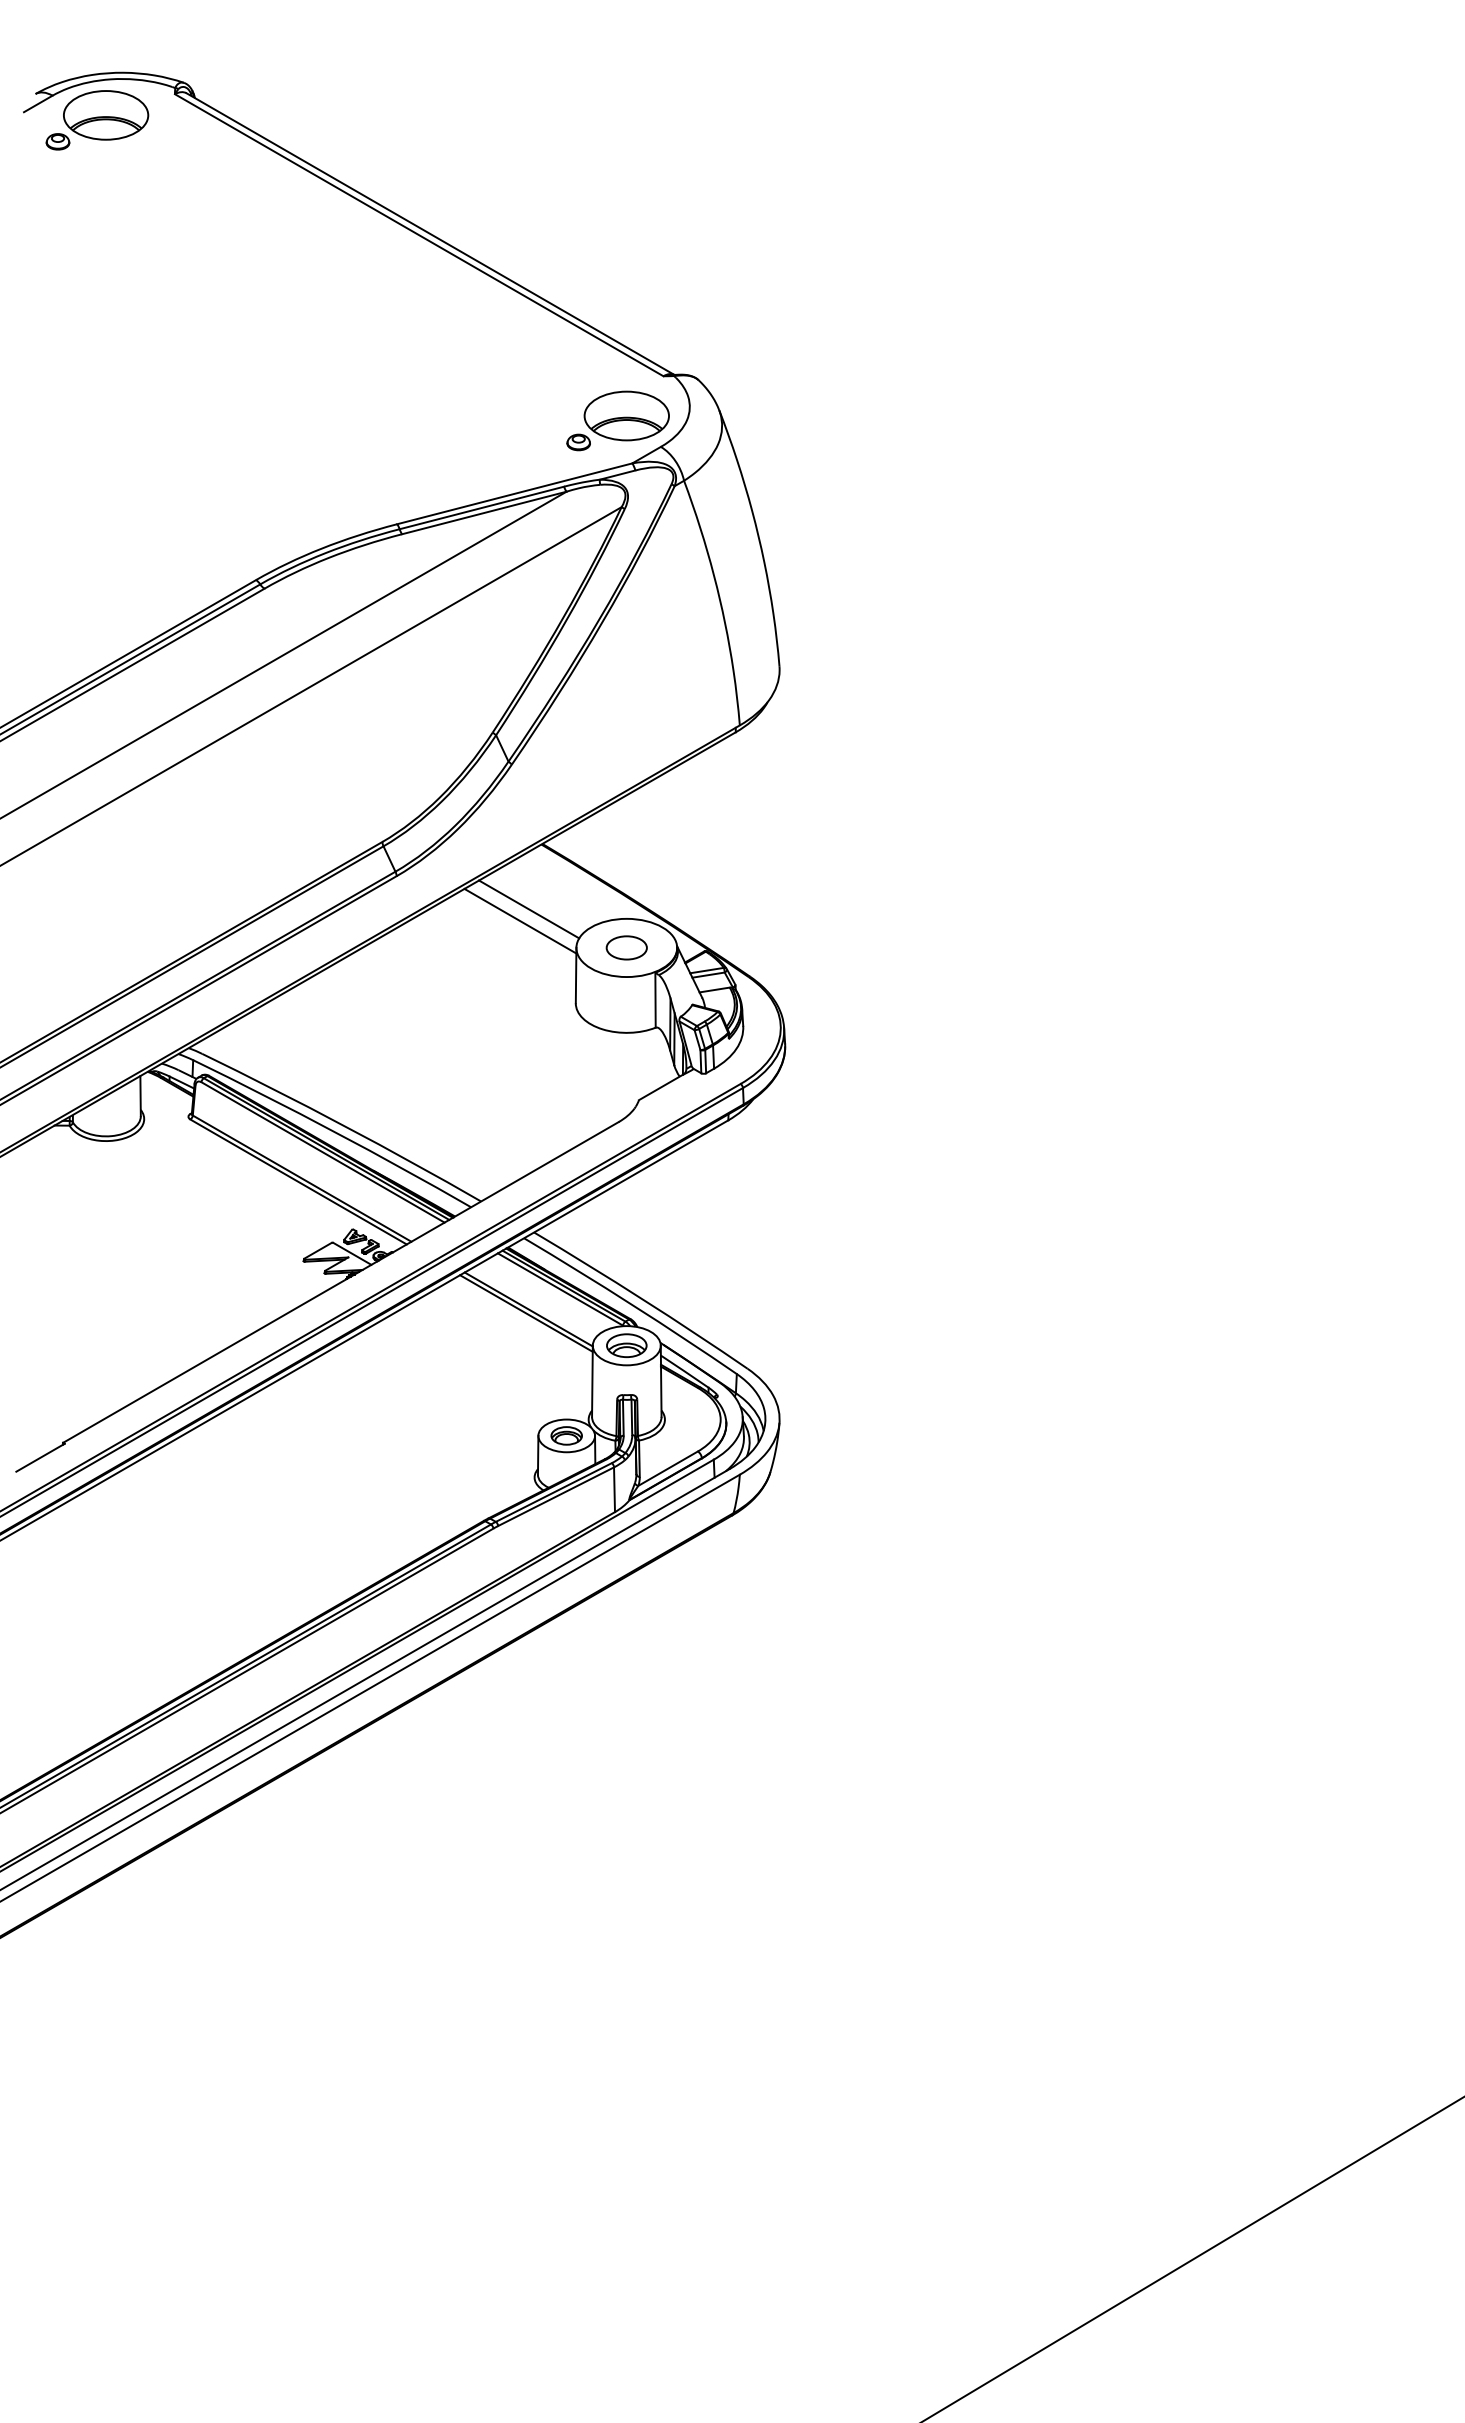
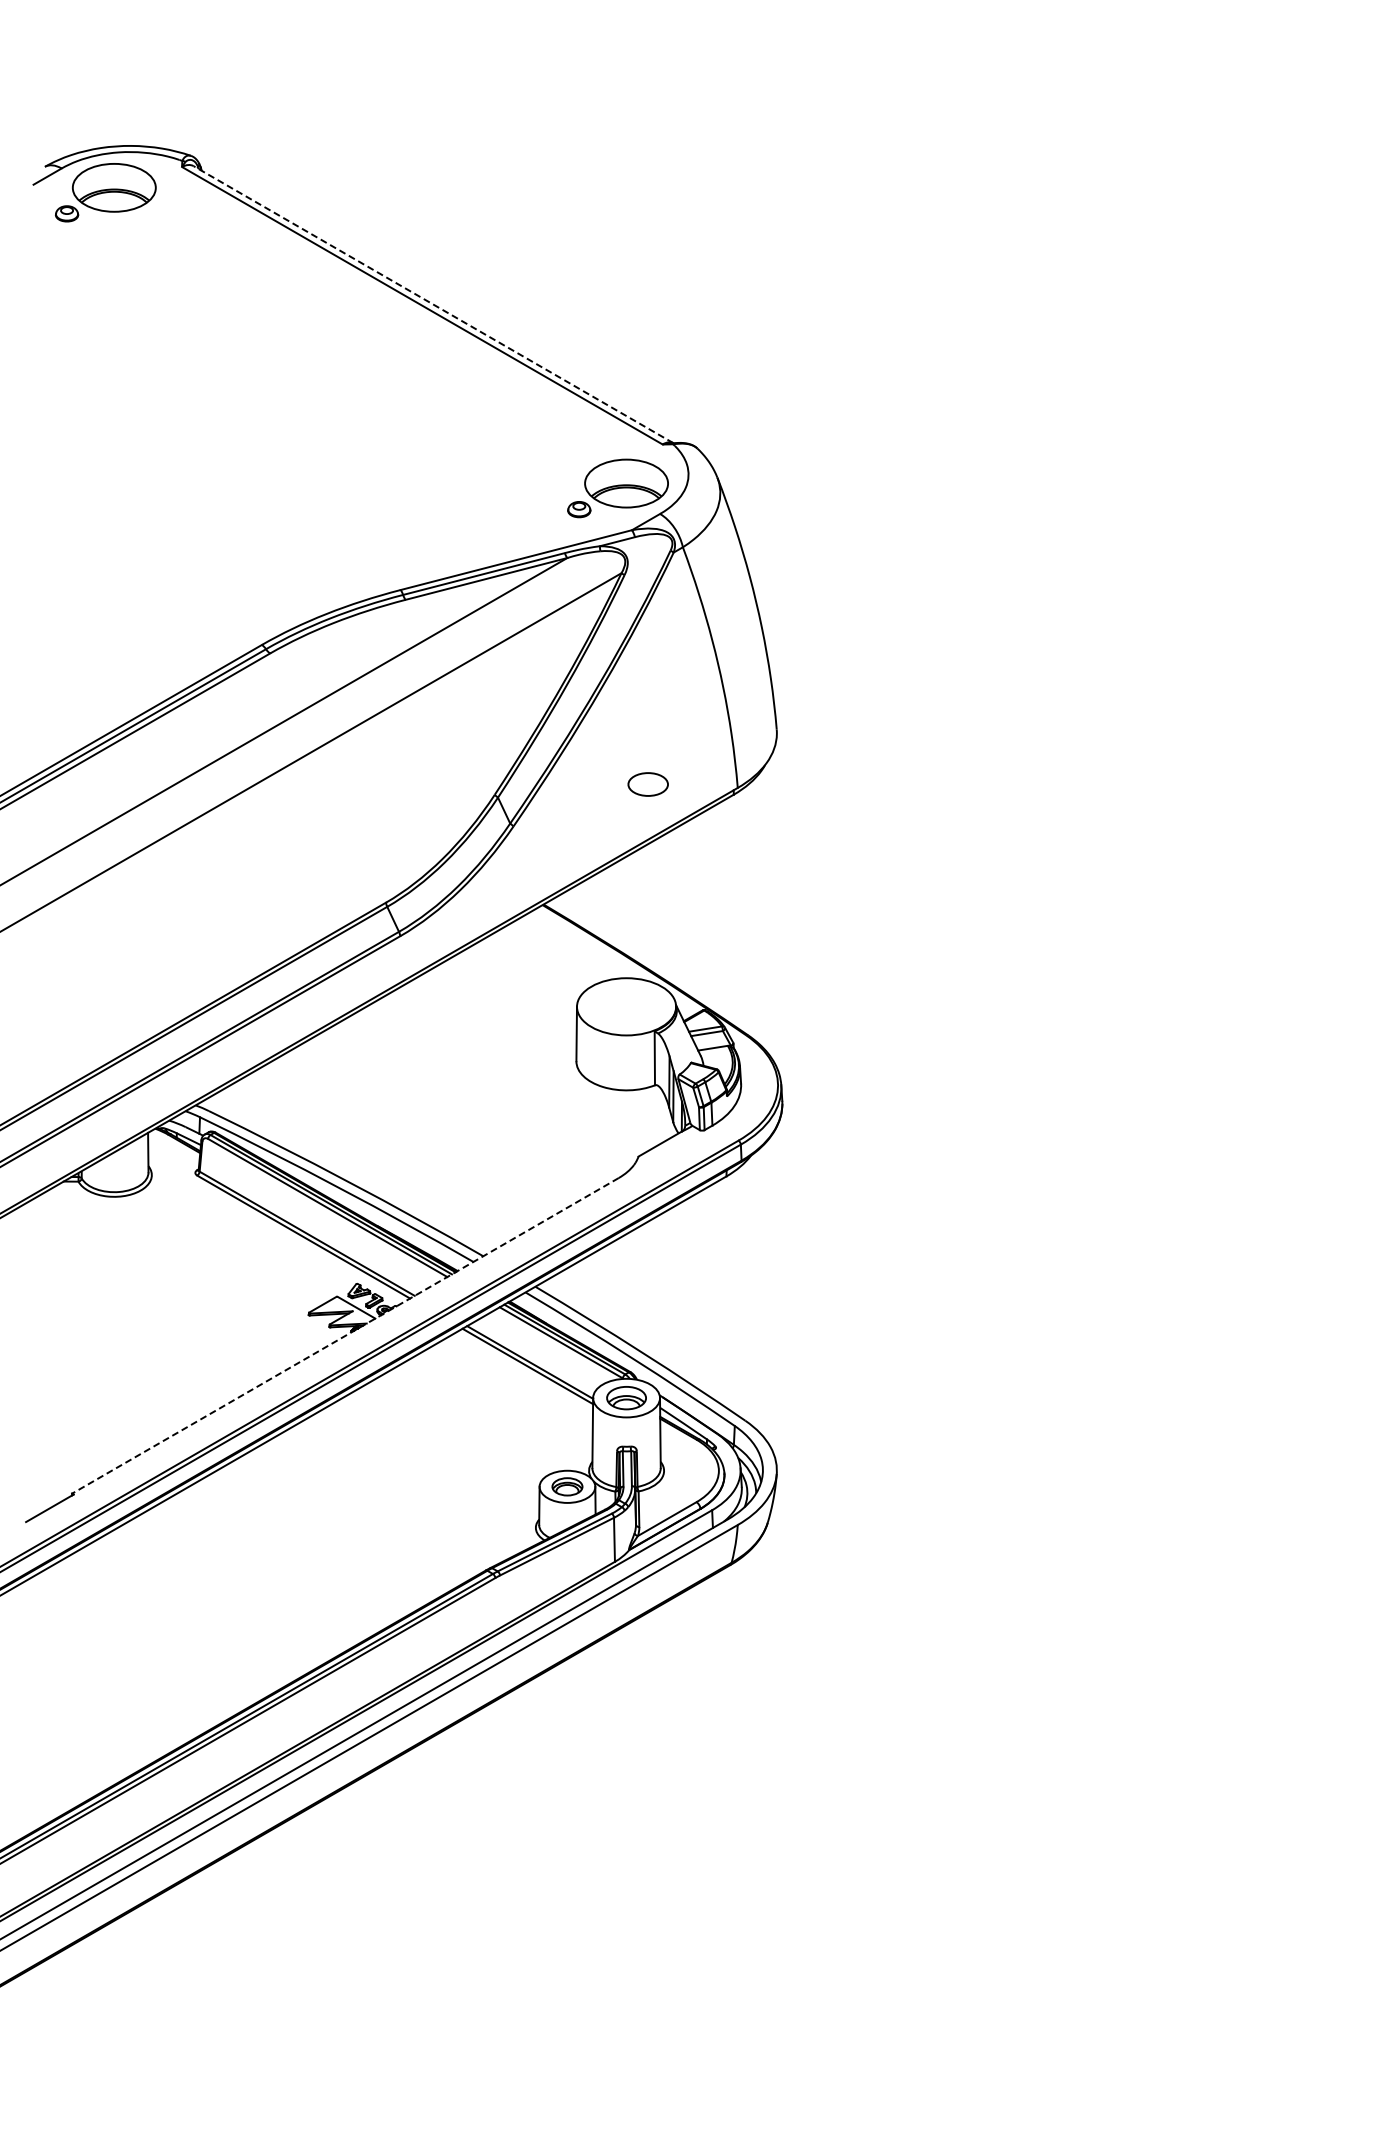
line: (430, 234) -> (433, 305), solid -> dashed
line: (529, 909) -> (530, 969), removed
line: (520, 920) -> (522, 979), removed
part: (626, 947) -> (647, 784), moved
line: (340, 1282) -> (344, 1335), solid -> dashed

